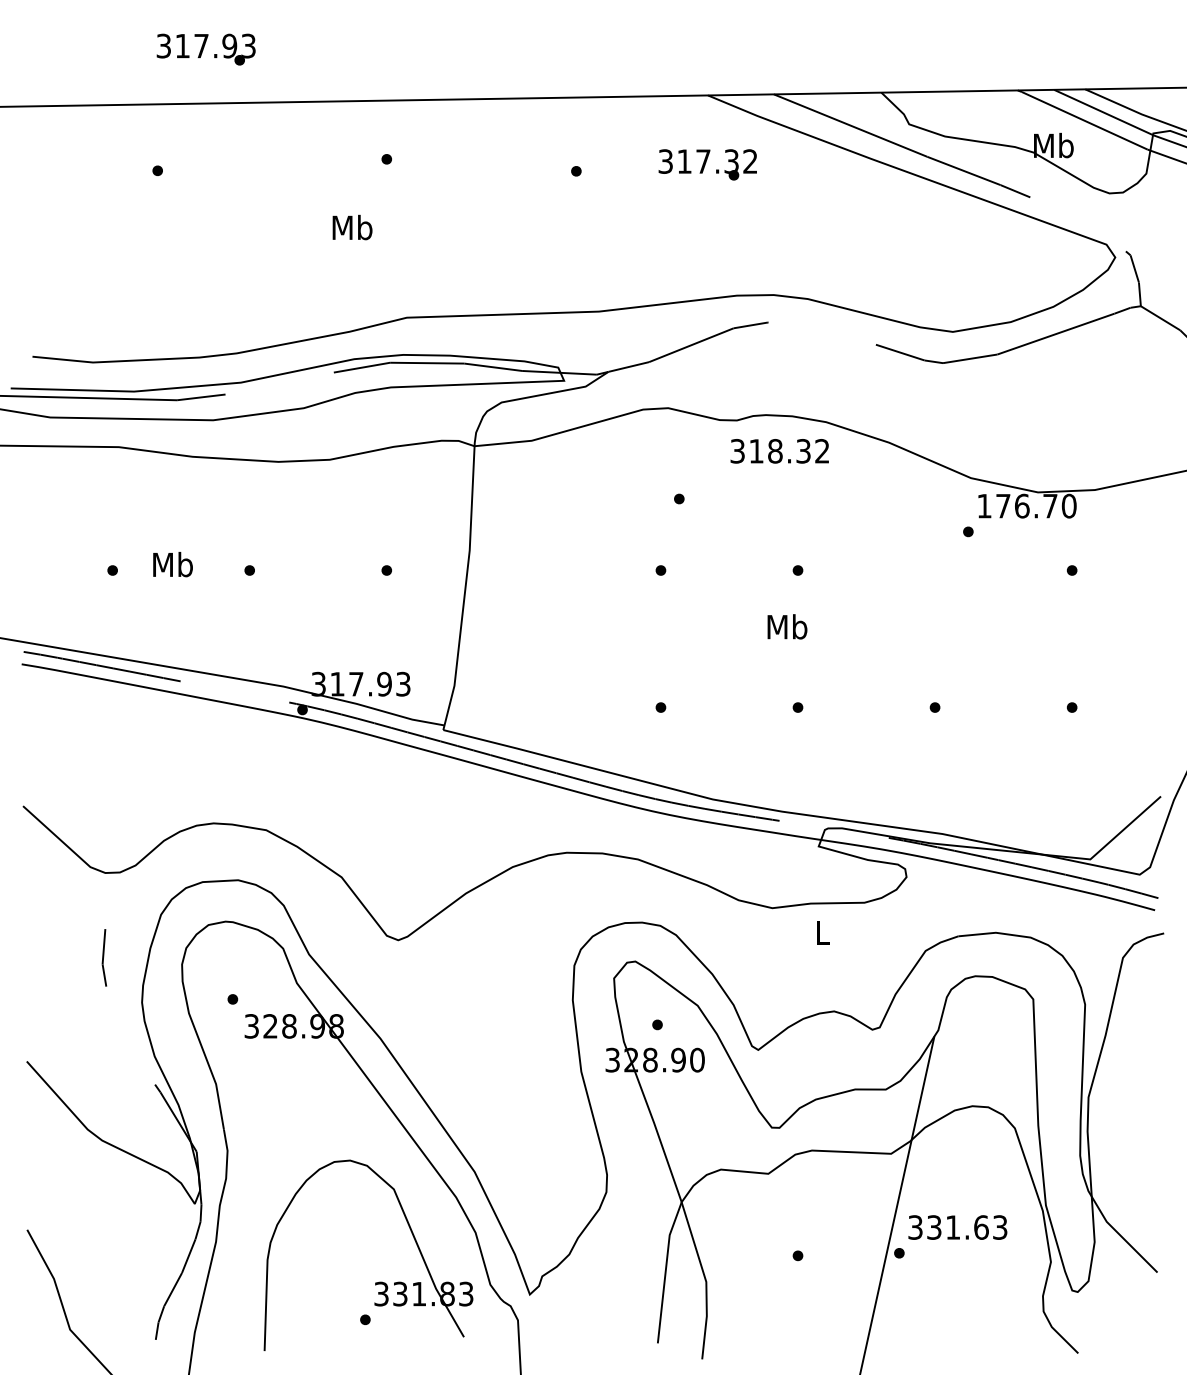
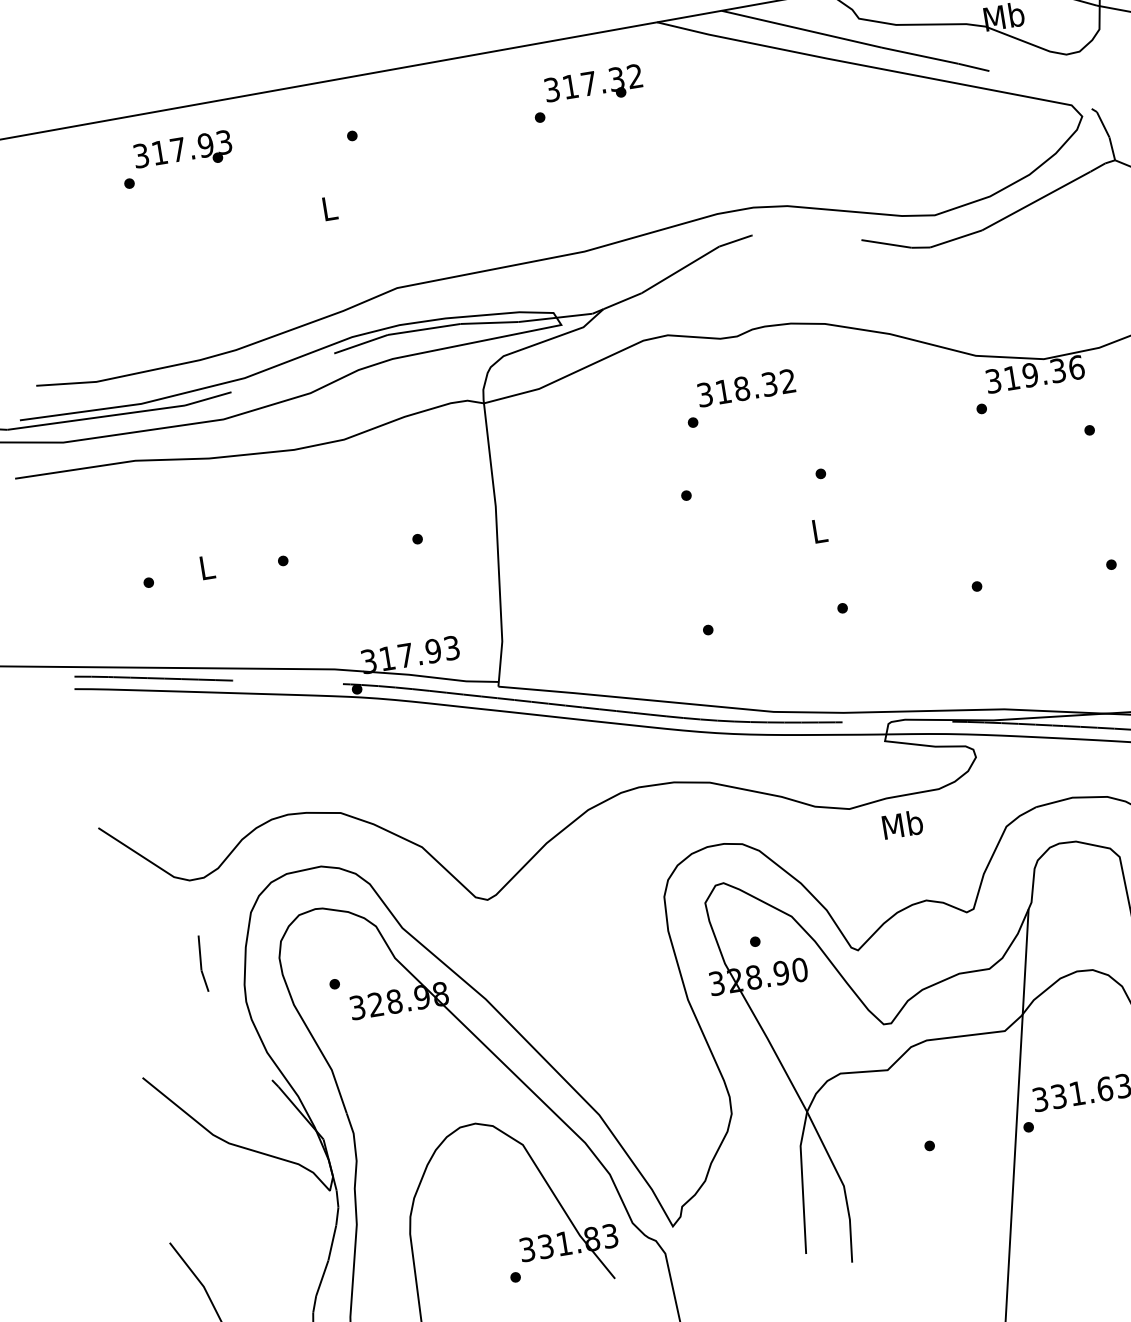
text: (205, 49) -> (182, 152), moved
text: (707, 164) -> (593, 86), moved
text: (352, 227) -> (329, 208), Mb -> L
text: (779, 451) -> (746, 388), moved
text: (1026, 505) -> (1034, 373), 176.70 -> 319.36
text: (172, 564) -> (206, 567), Mb -> L
text: (787, 626) -> (819, 530), Mb -> L
text: (822, 931) -> (902, 823), L -> Mb

